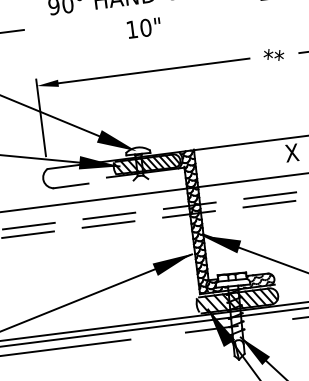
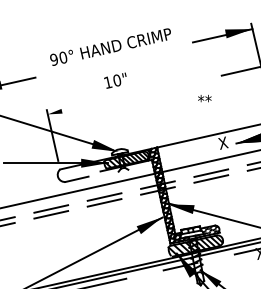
text: (143, 27) -> (115, 80), moved
text: (273, 54) -> (204, 98), moved
line: (154, 70) -> (125, 96), removed

